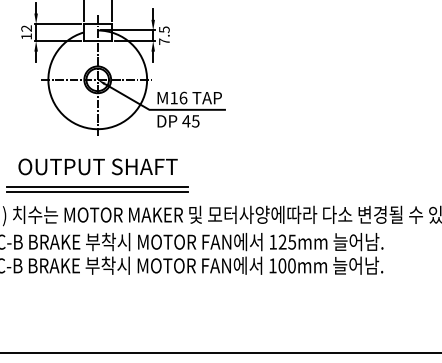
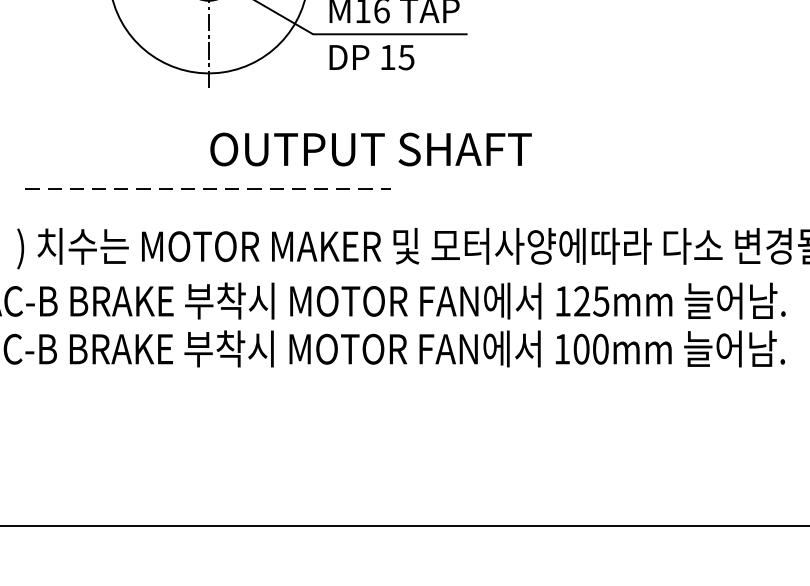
text: (186, 121) -> (387, 57), 45 -> 15
text: (97, 166) -> (369, 148), moved
line: (97, 186) -> (208, 189), solid -> dashed
line: (97, 192) -> (208, 201), removed

